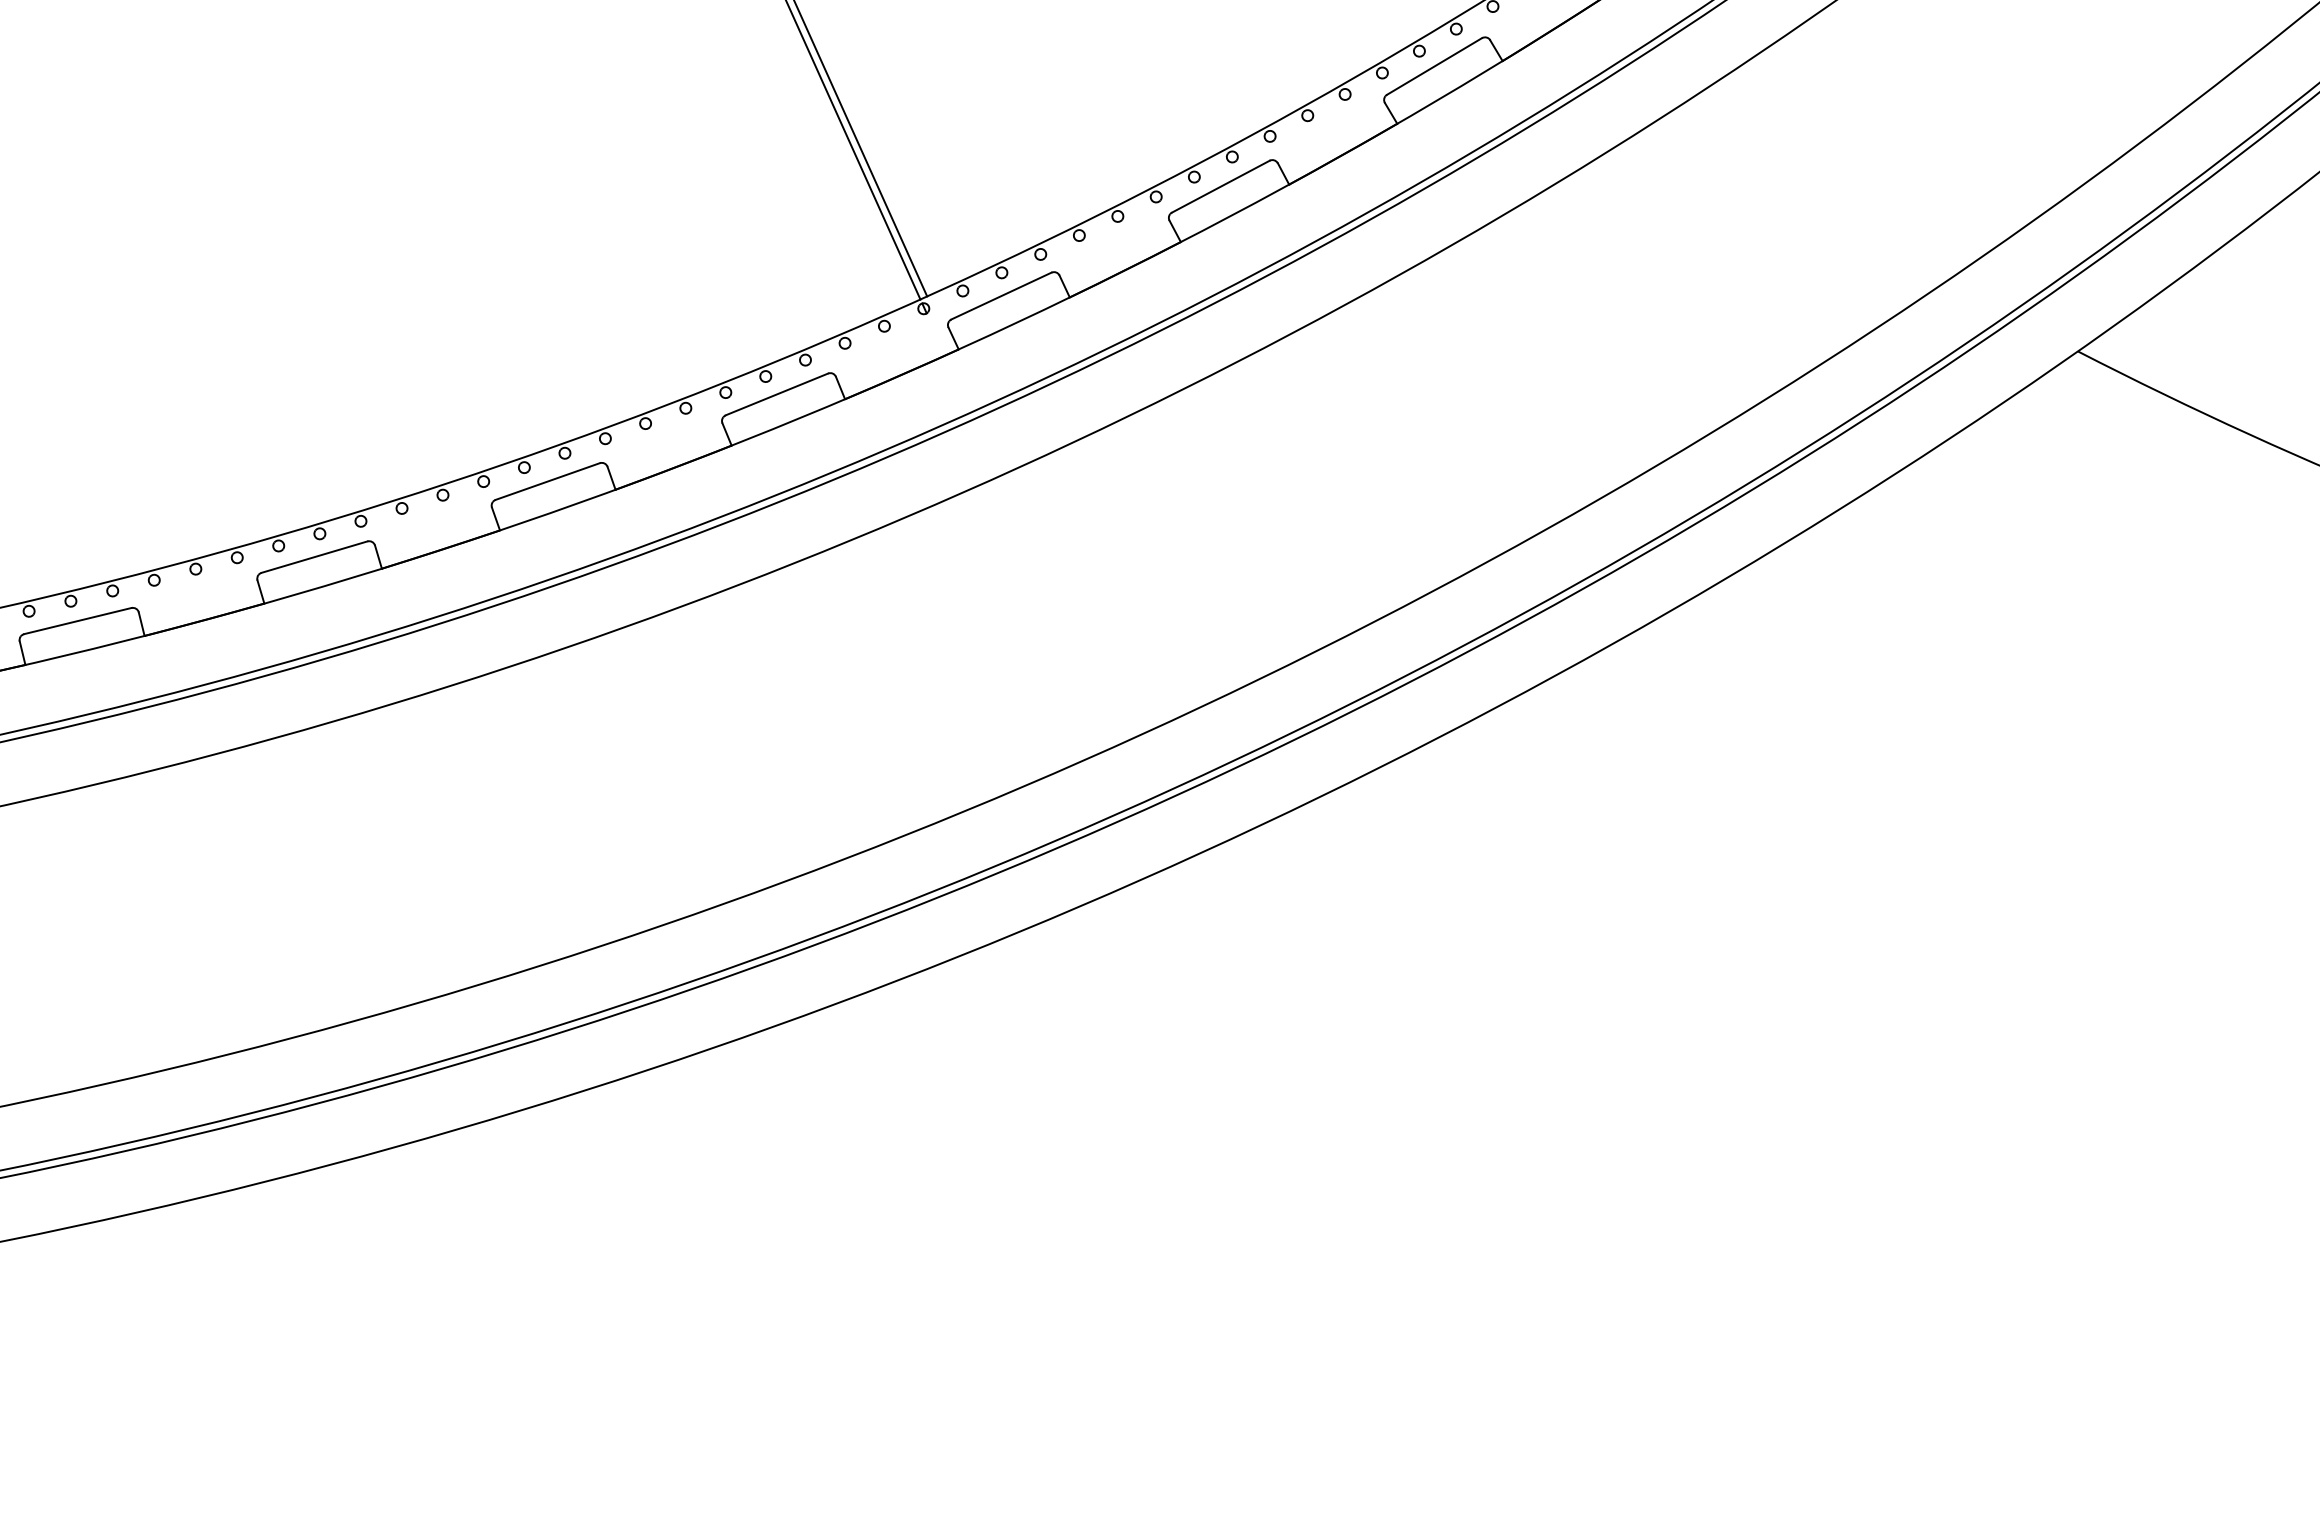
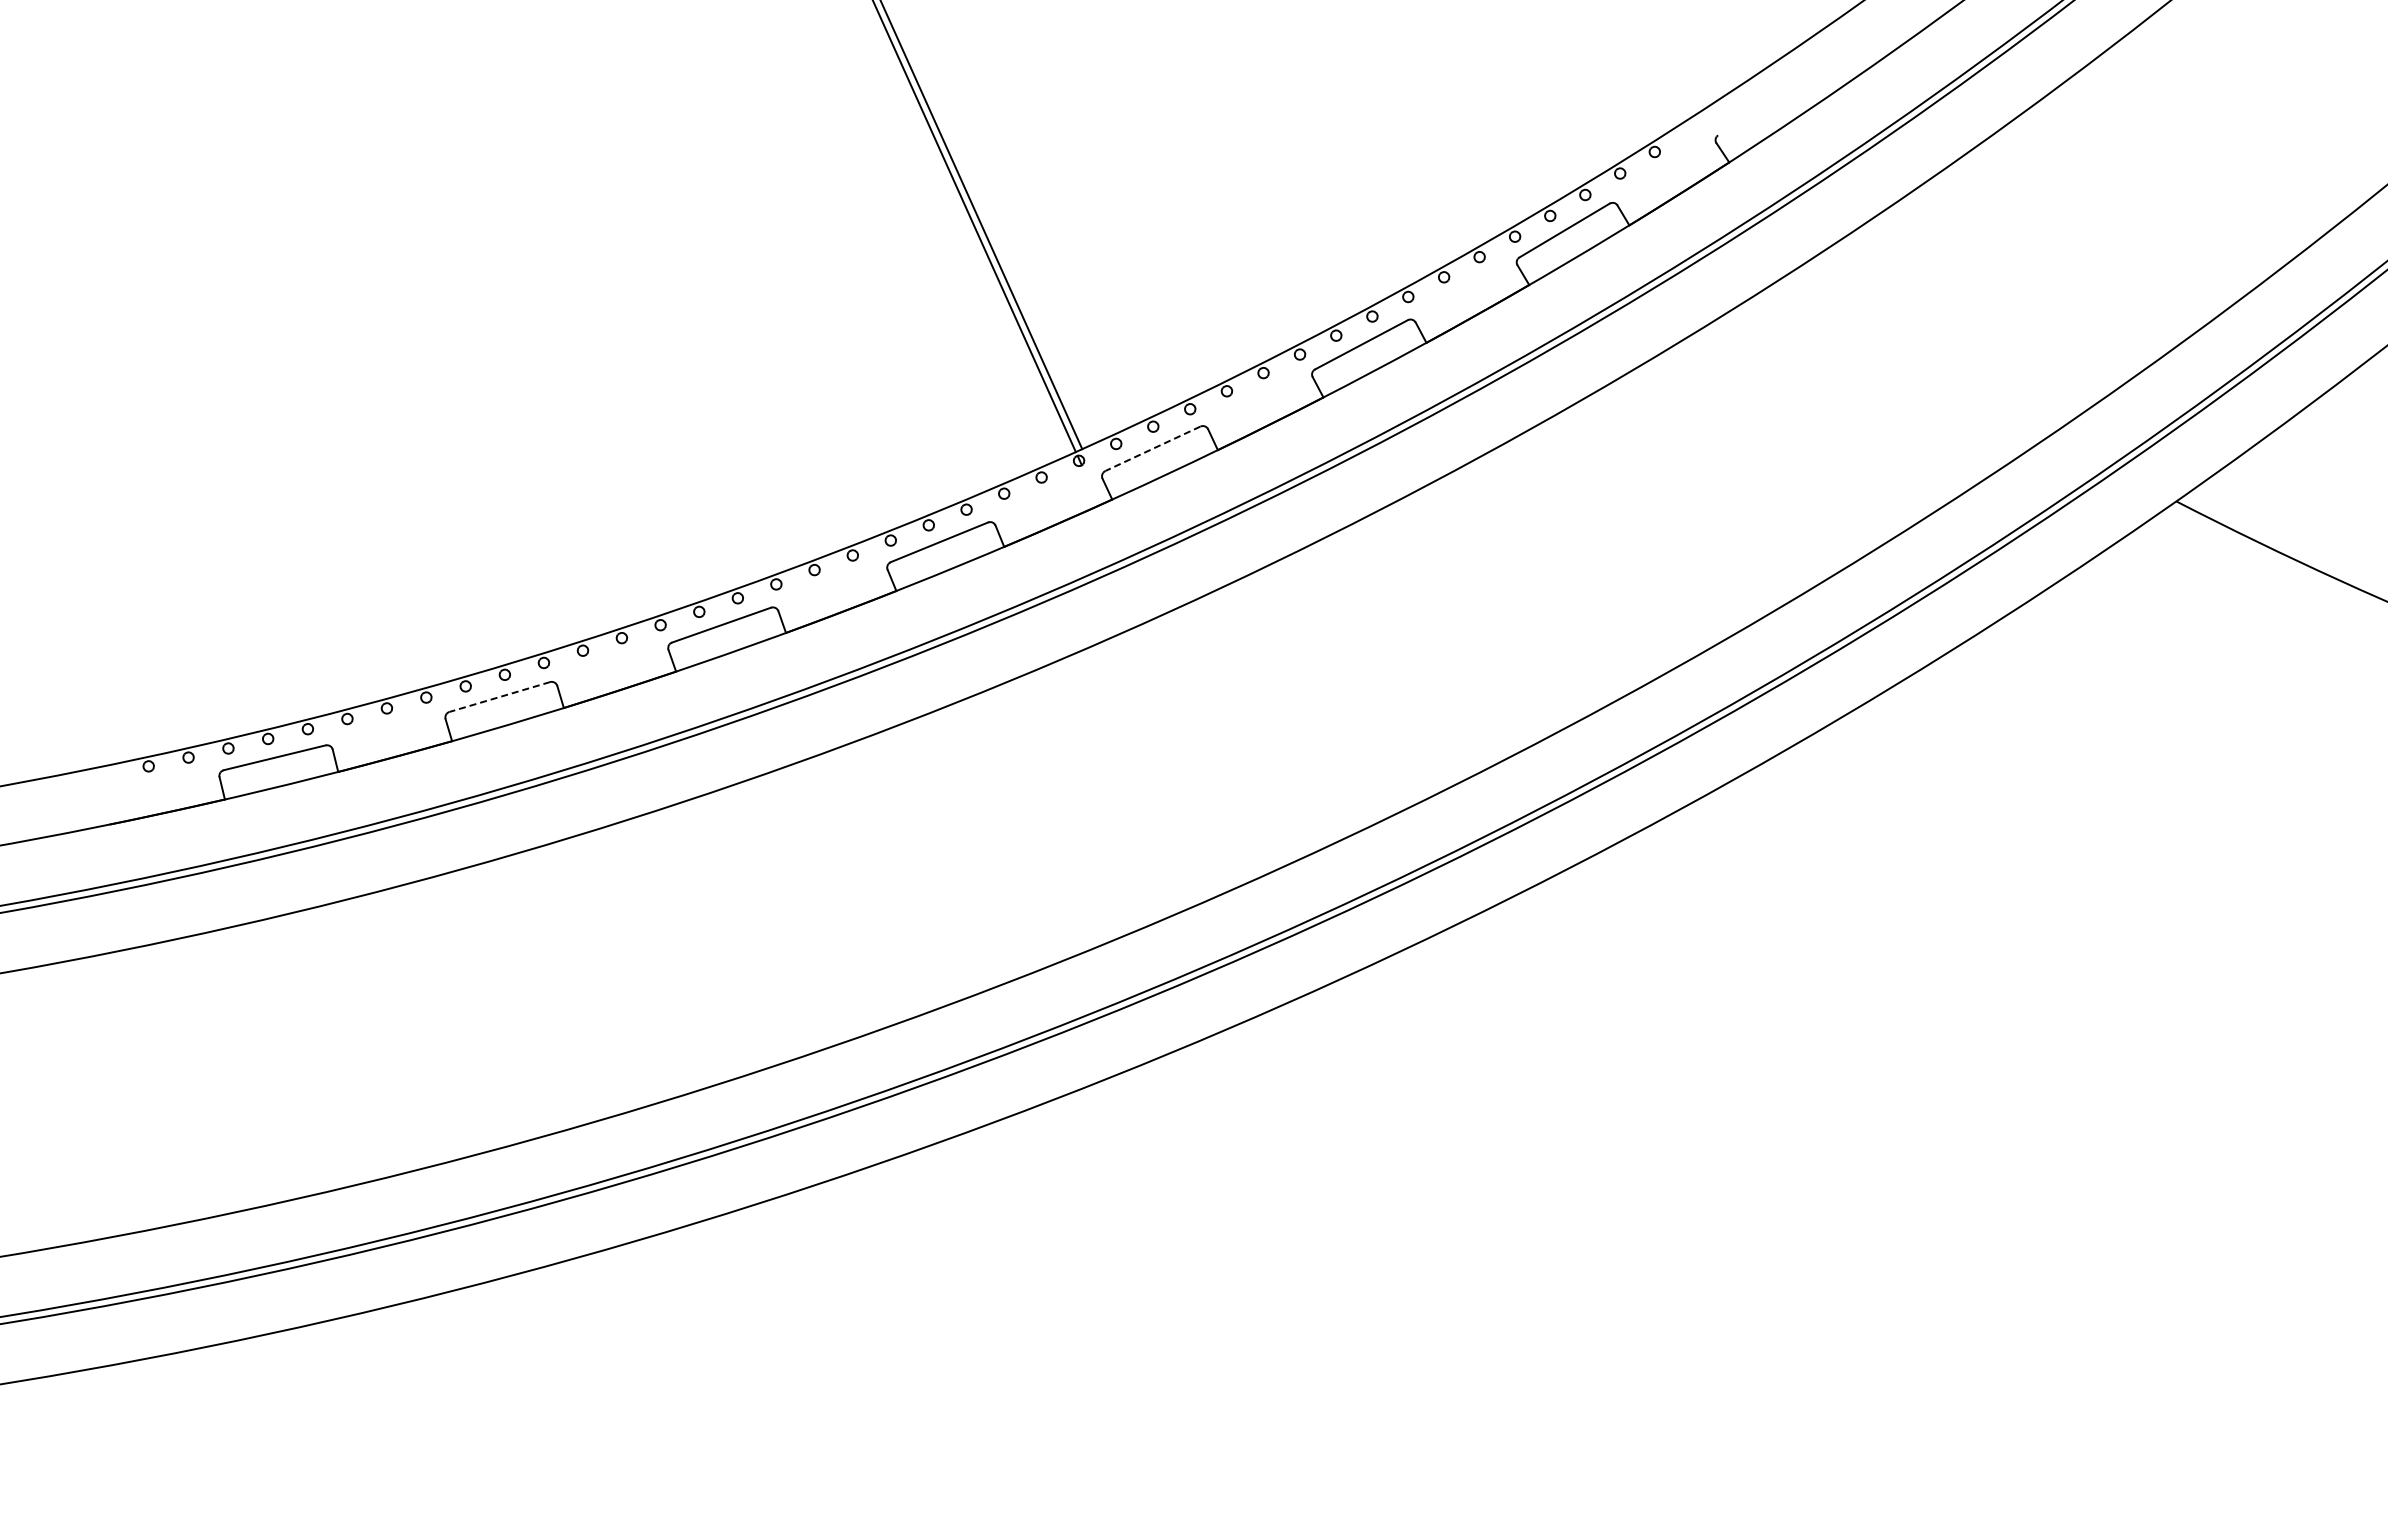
line: (1001, 296) -> (1152, 449), solid -> dashed
line: (314, 557) -> (499, 697), solid -> dashed

